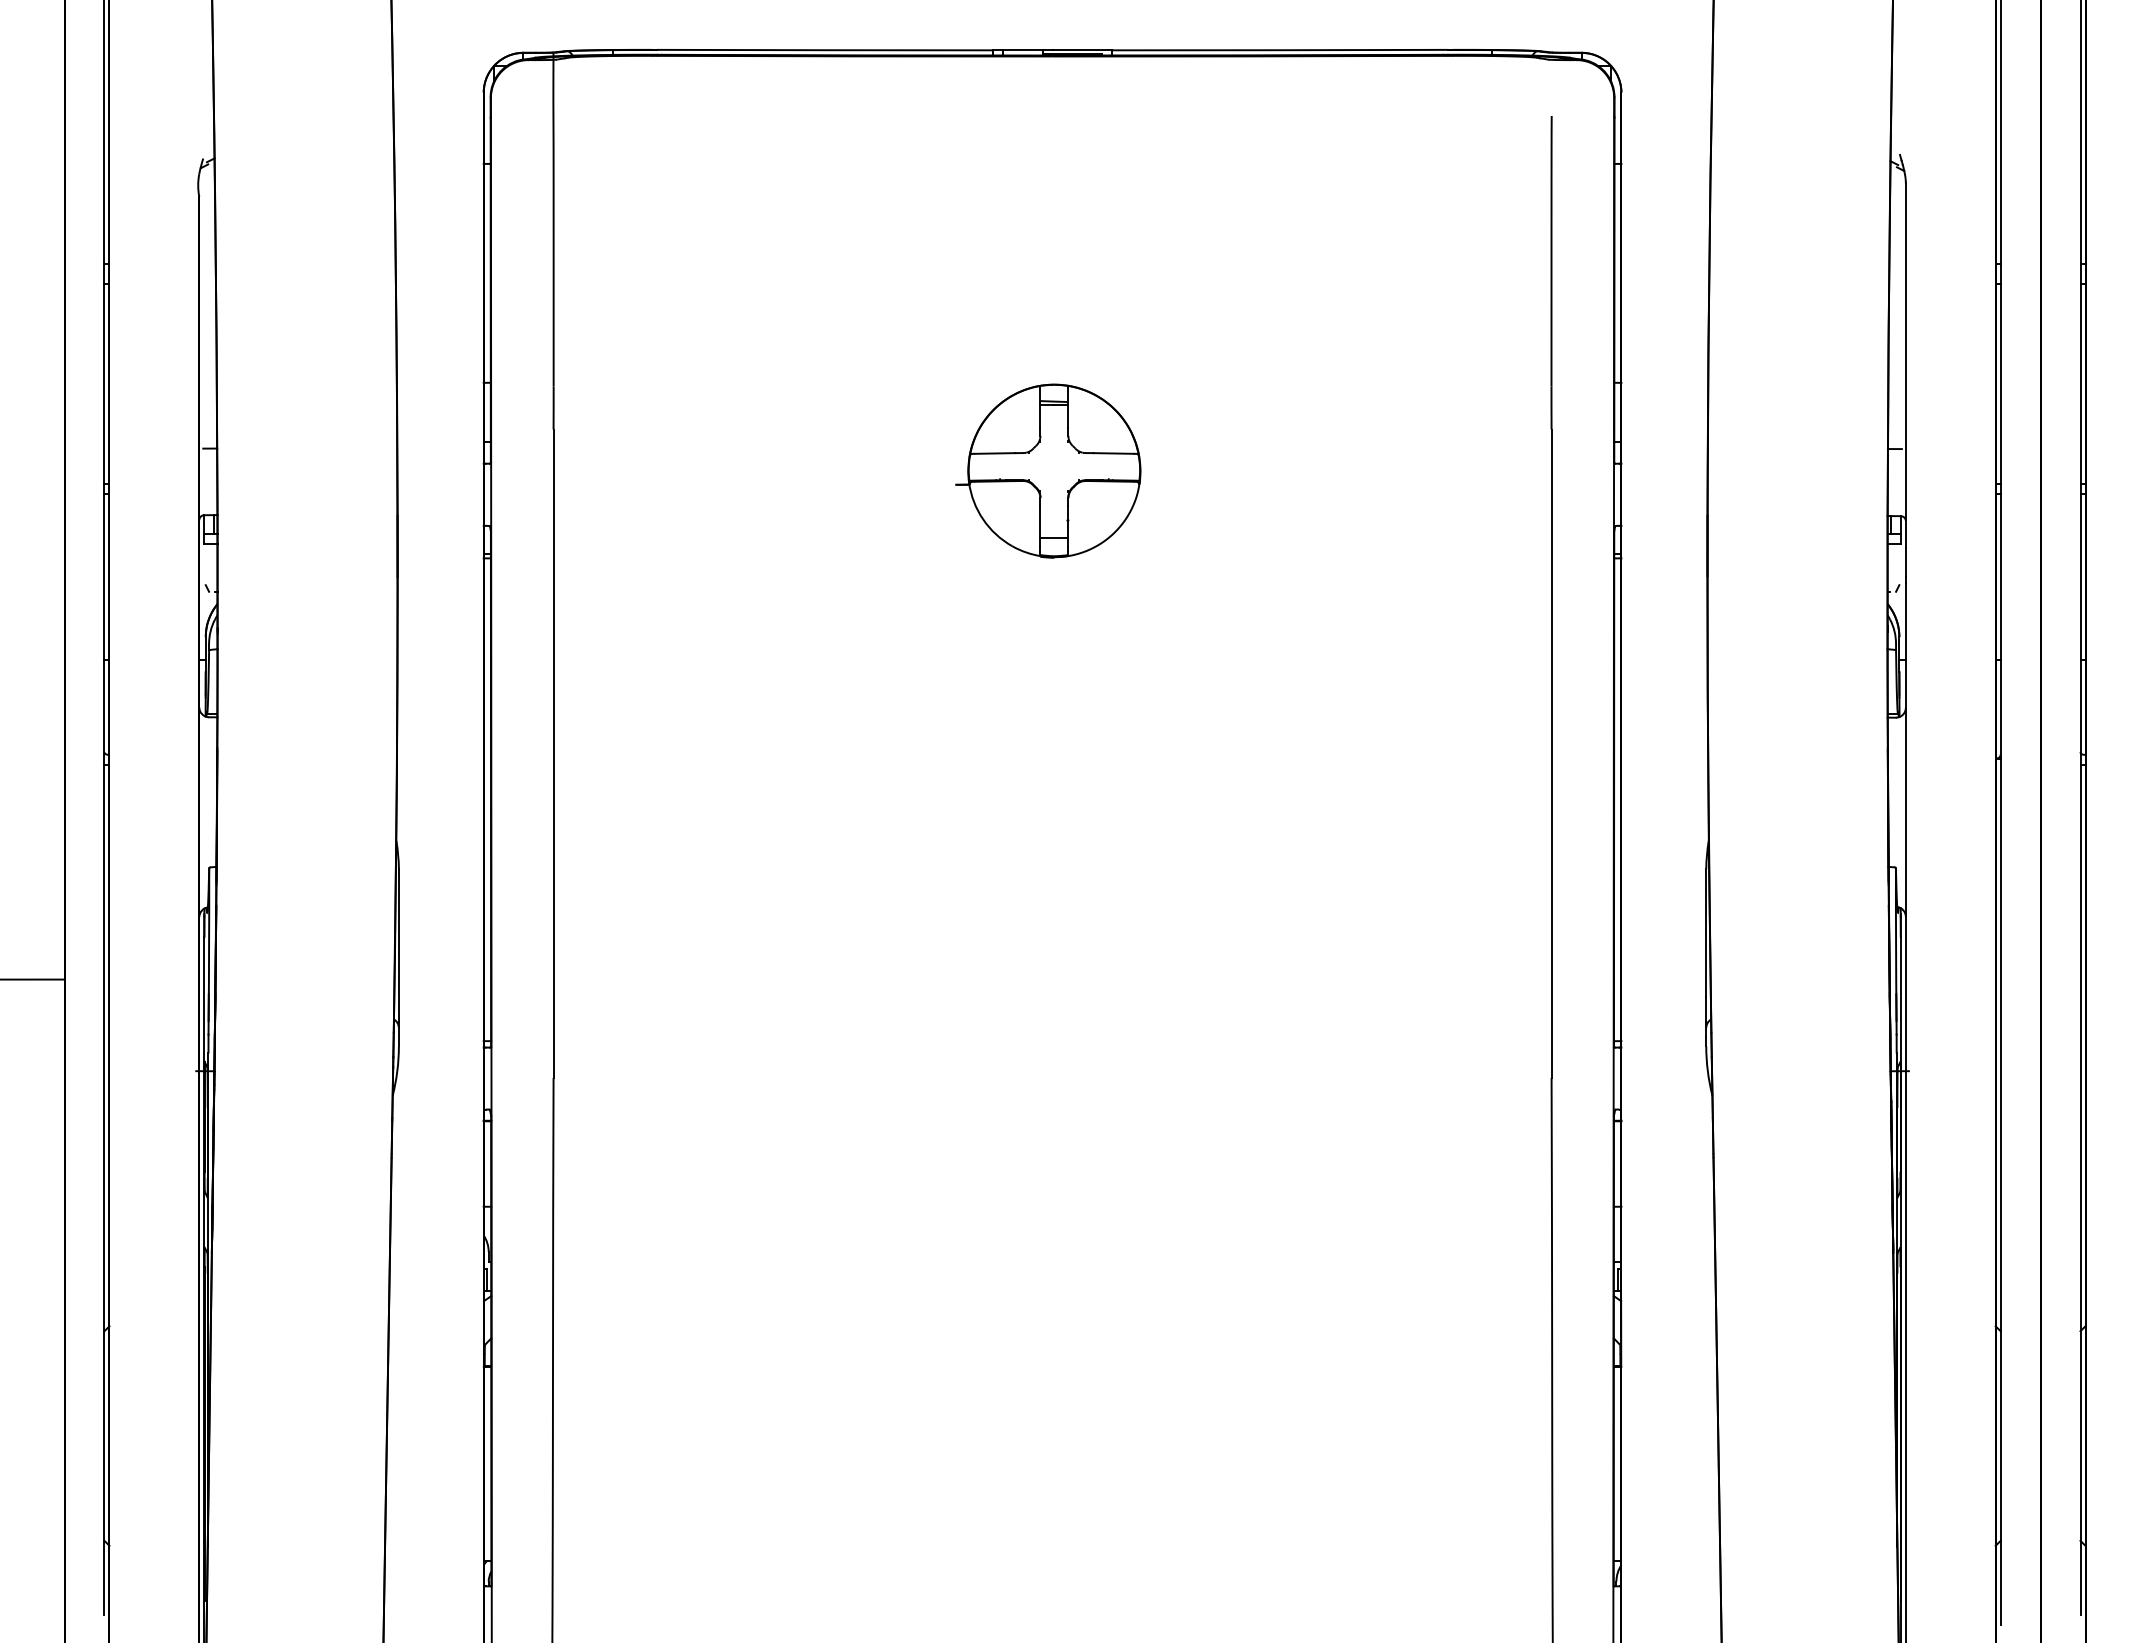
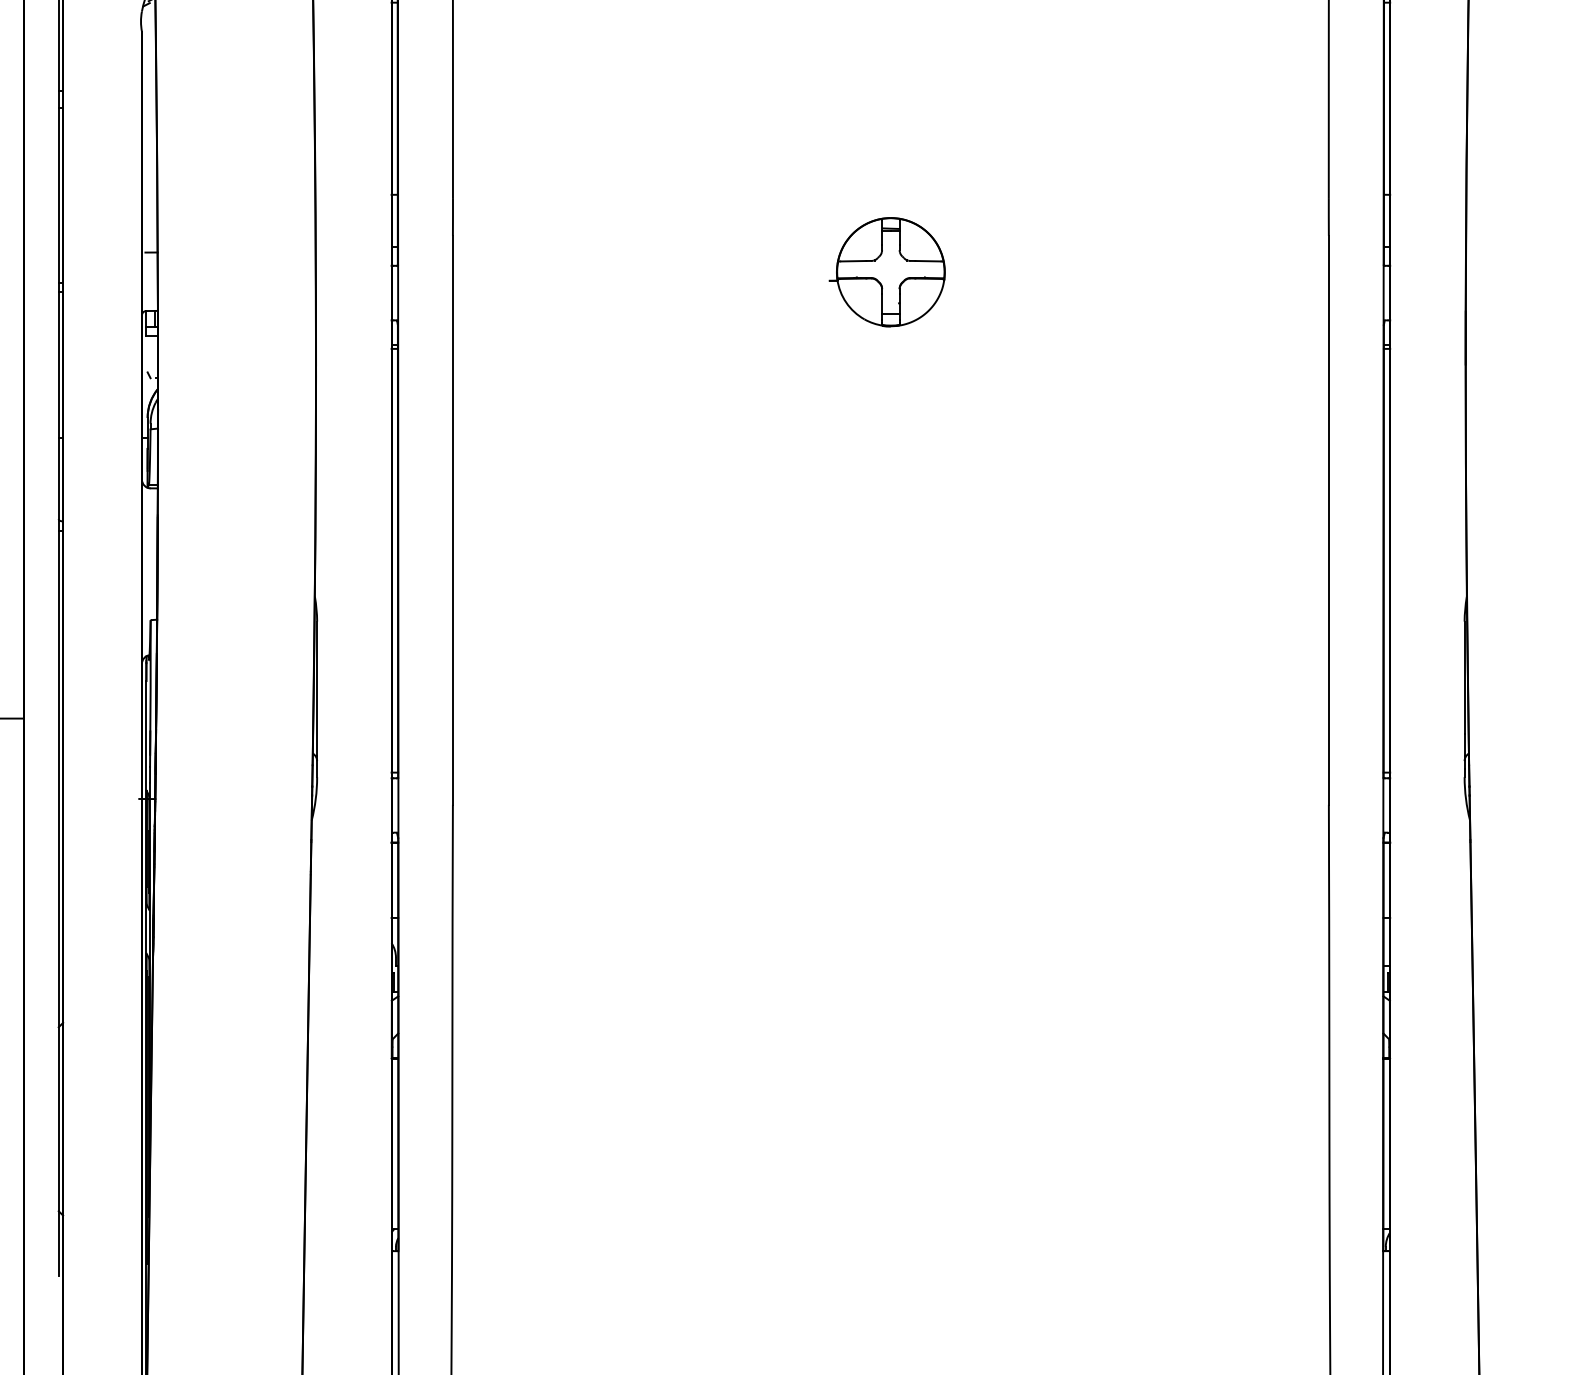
part: (1047, 470) -> (886, 271), size x0.71

